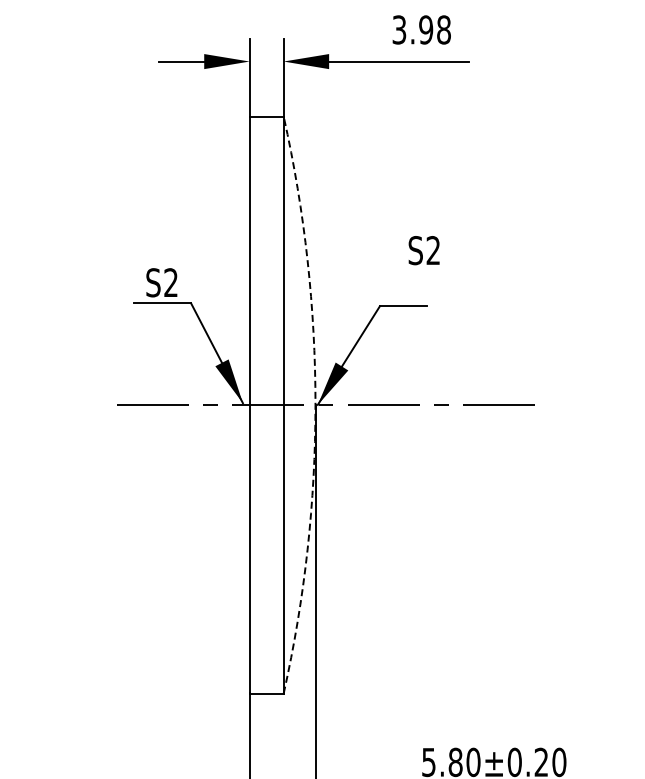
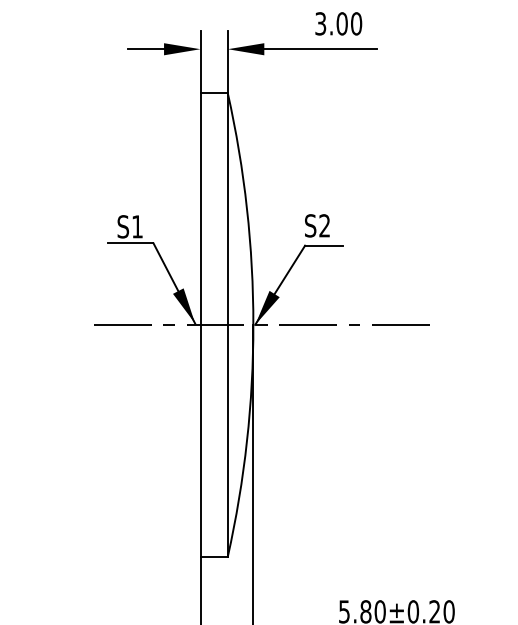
text: (435, 29) -> (349, 23), 3.98 -> 3.00
text: (423, 250) -> (316, 225), moved
text: (170, 282) -> (136, 226), S2 -> S1
arc: (315, 405) -> (253, 325), dashed -> solid

